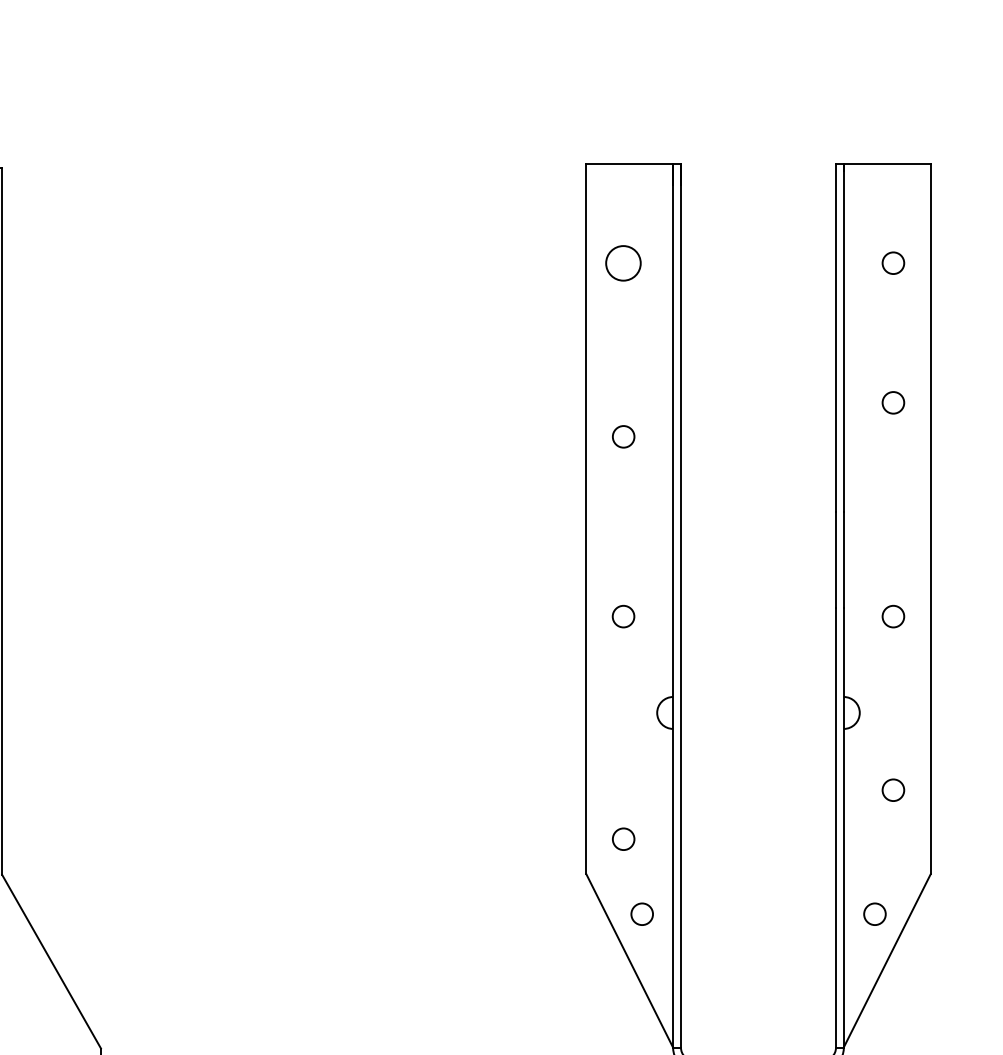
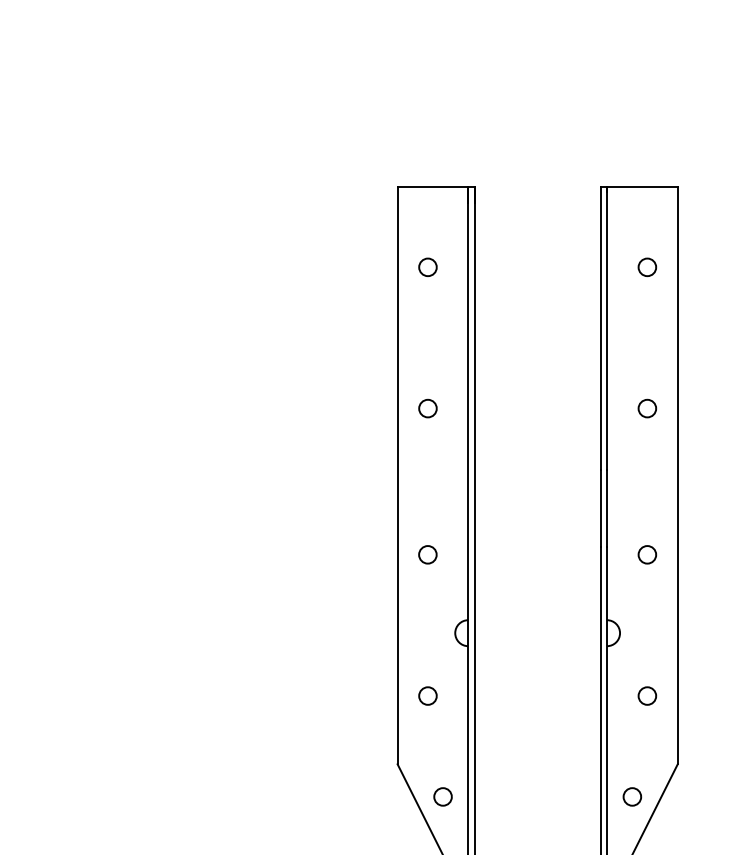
circle: (623, 262) -> (427, 266), size x0.62
circle: (893, 402) -> (647, 408), moved
circle: (623, 838) -> (427, 695), moved

